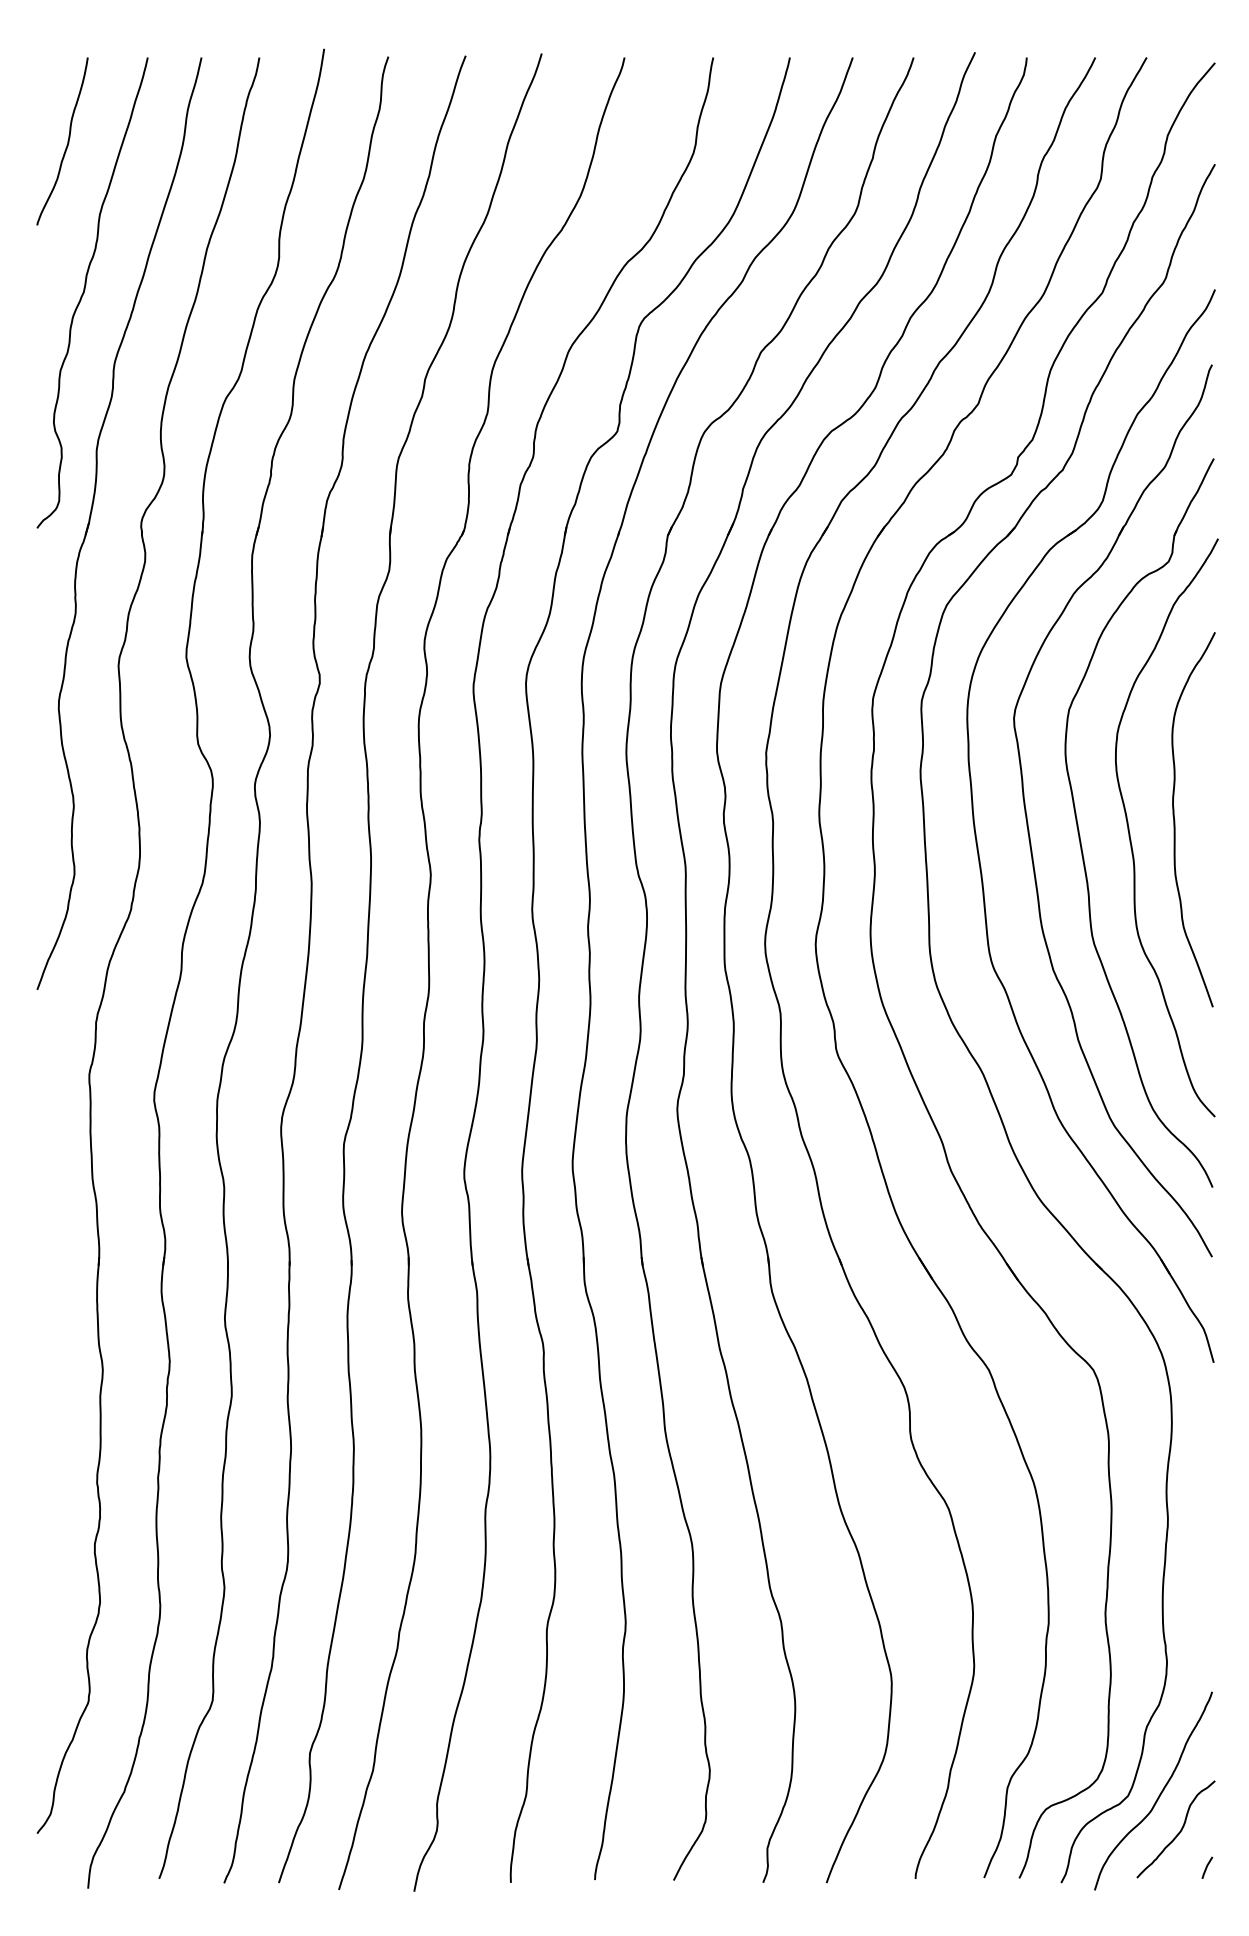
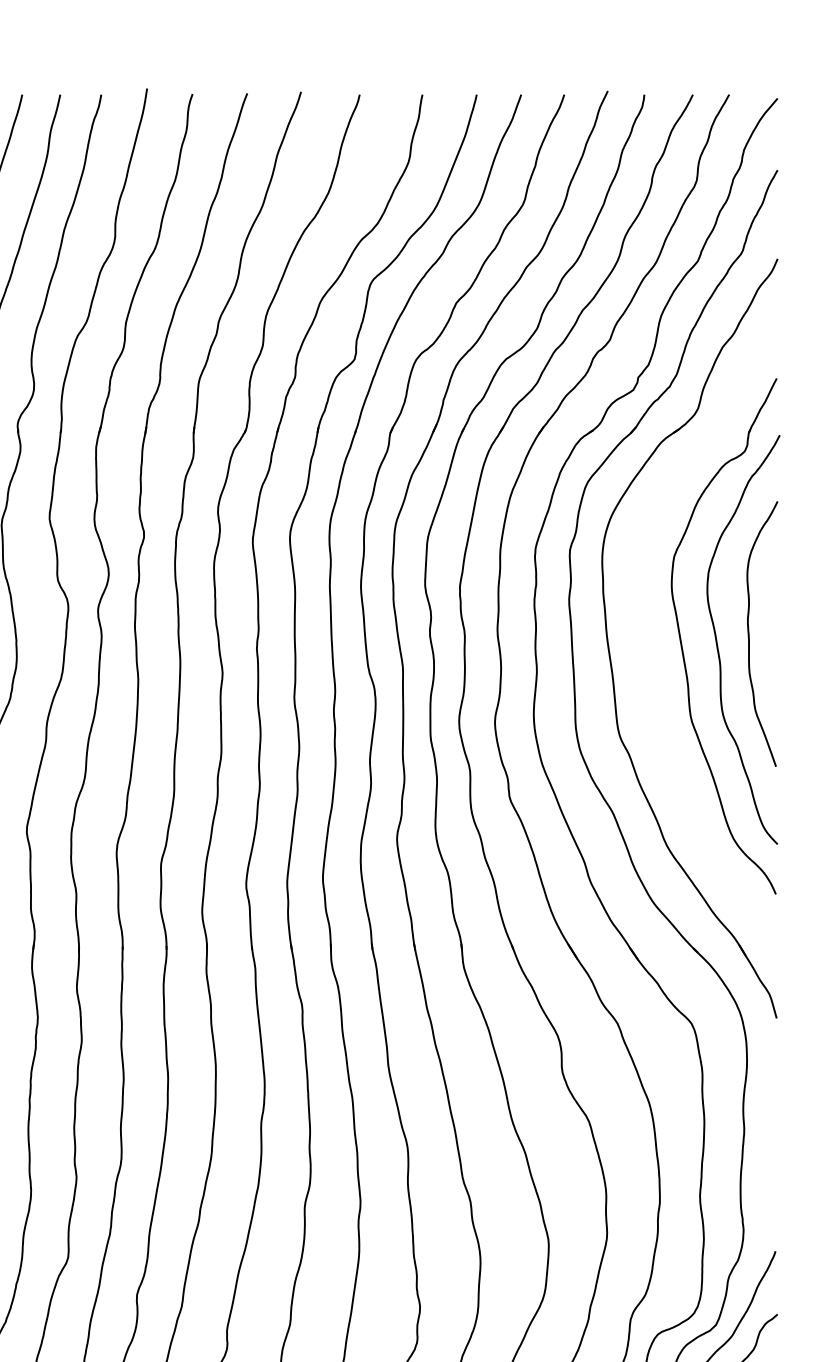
part: (1028, 822) -> (645, 636), removed

